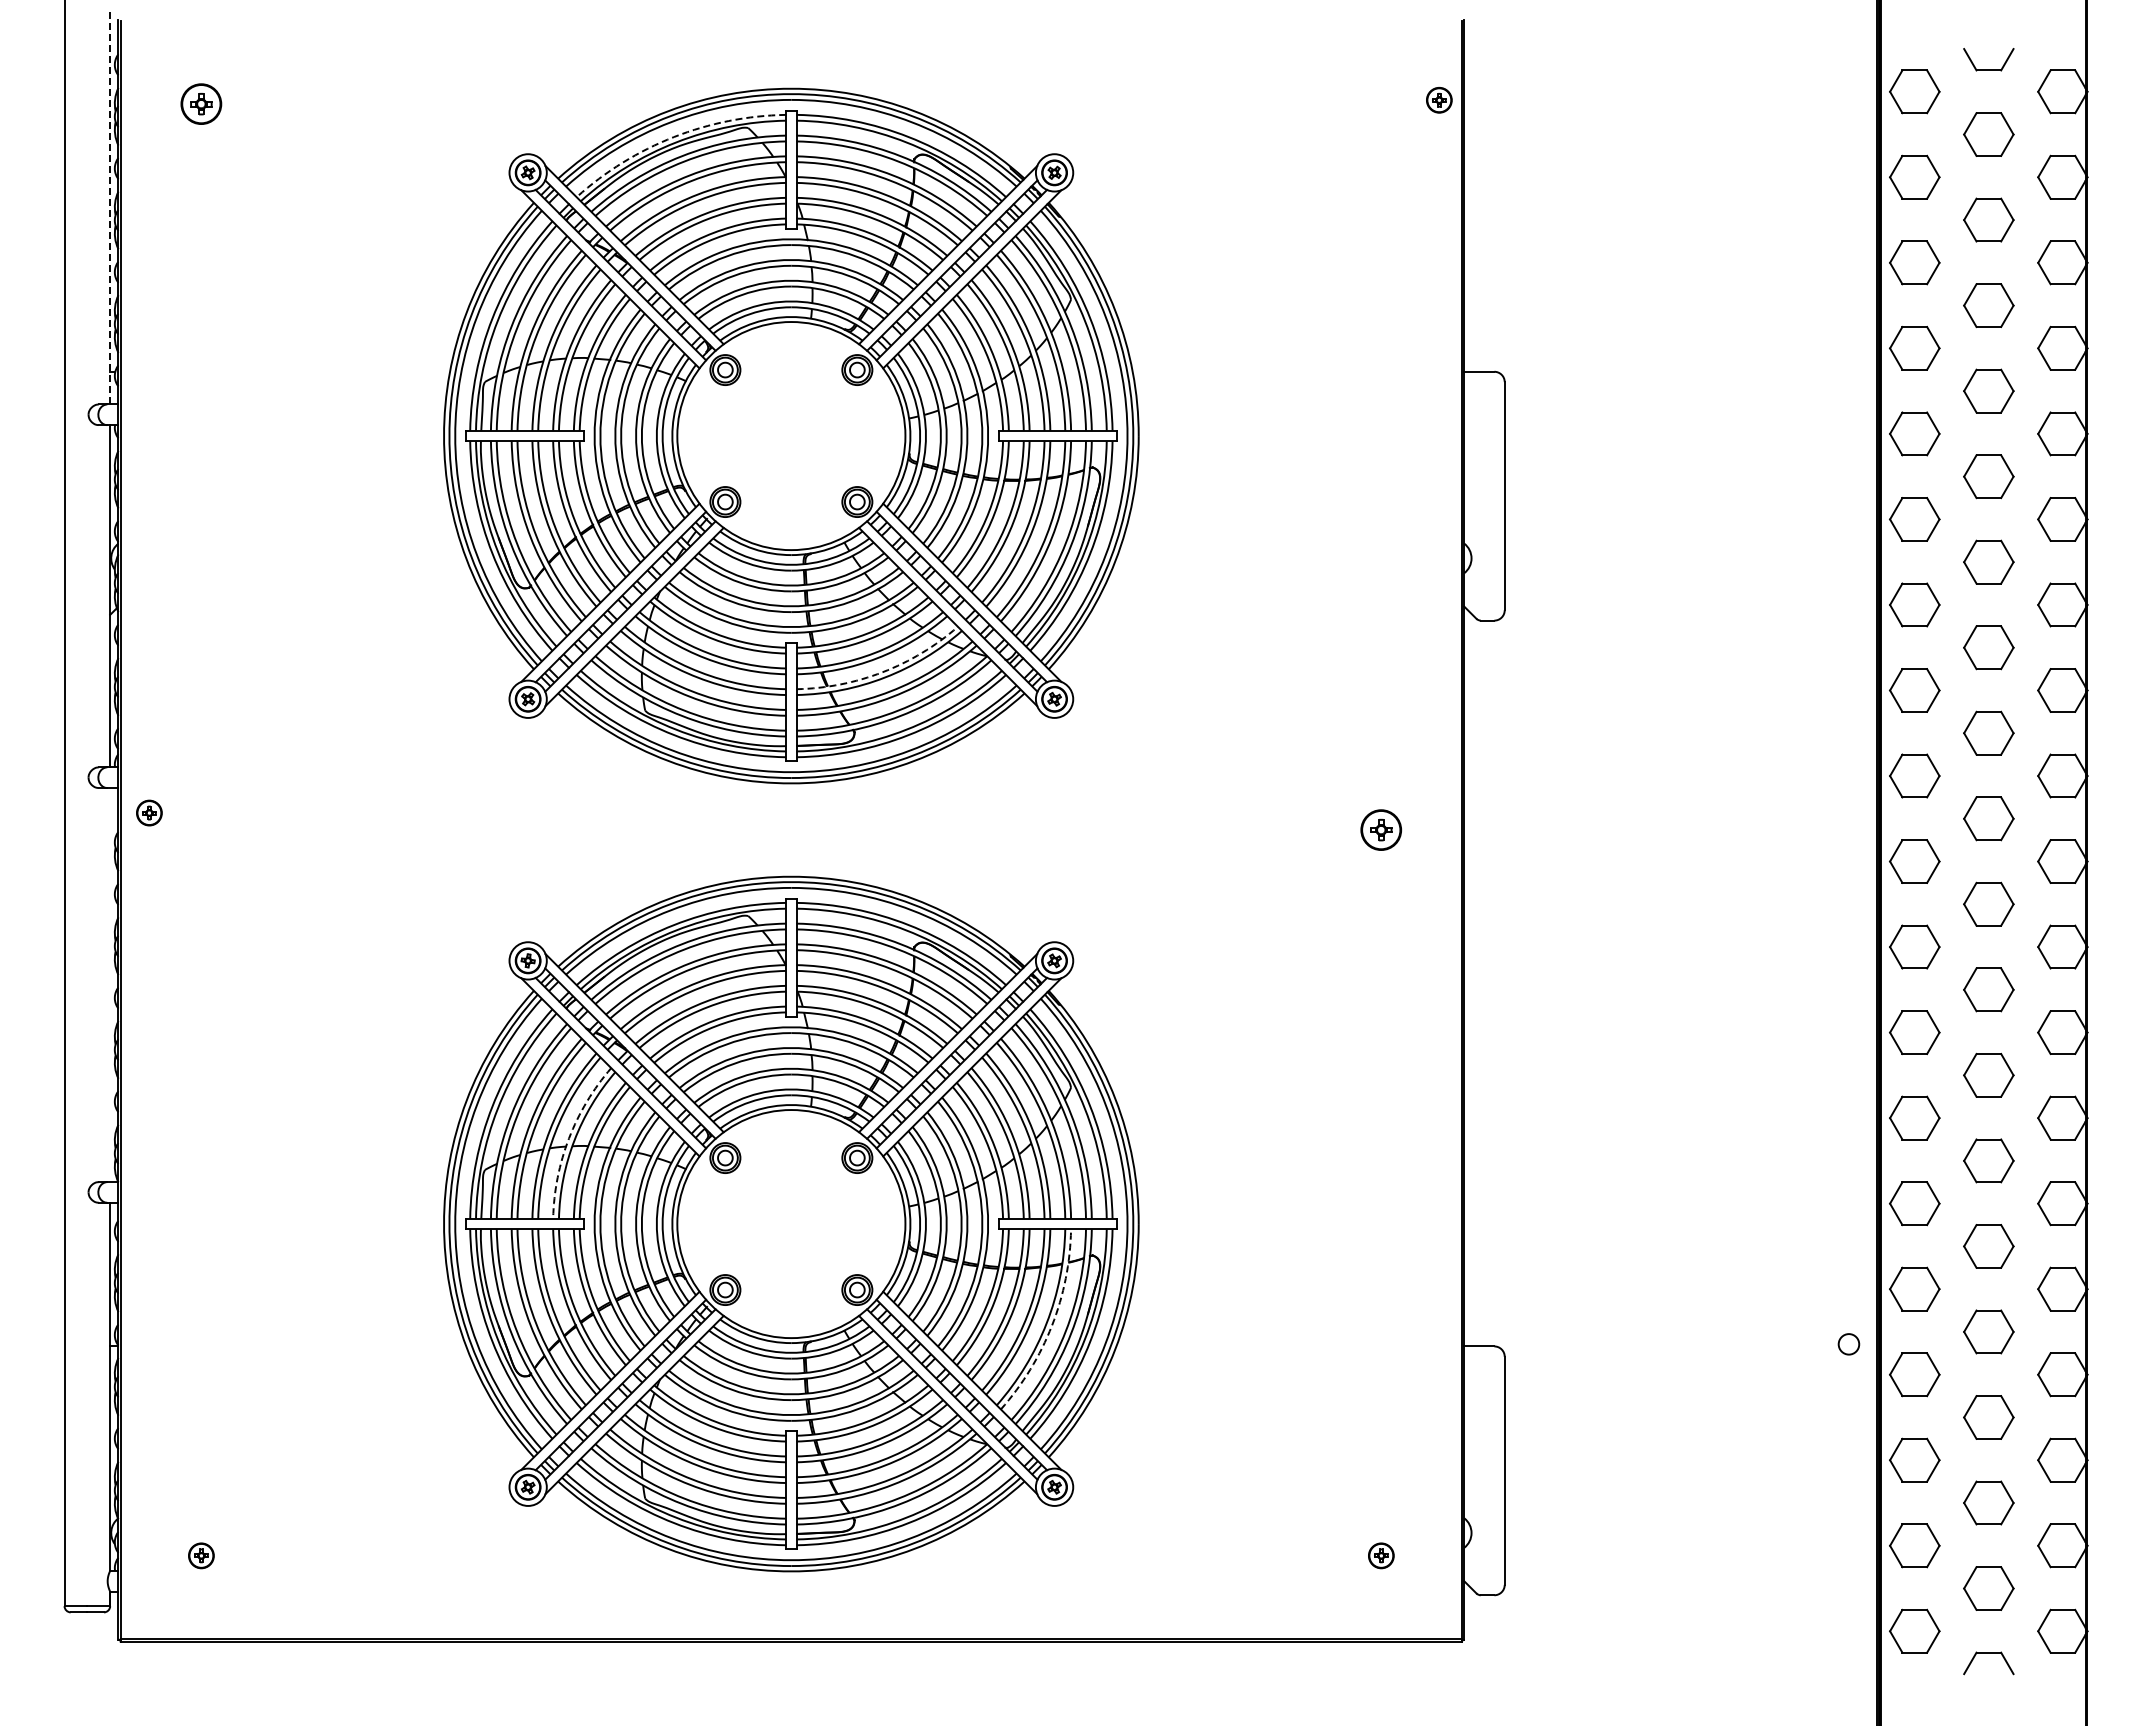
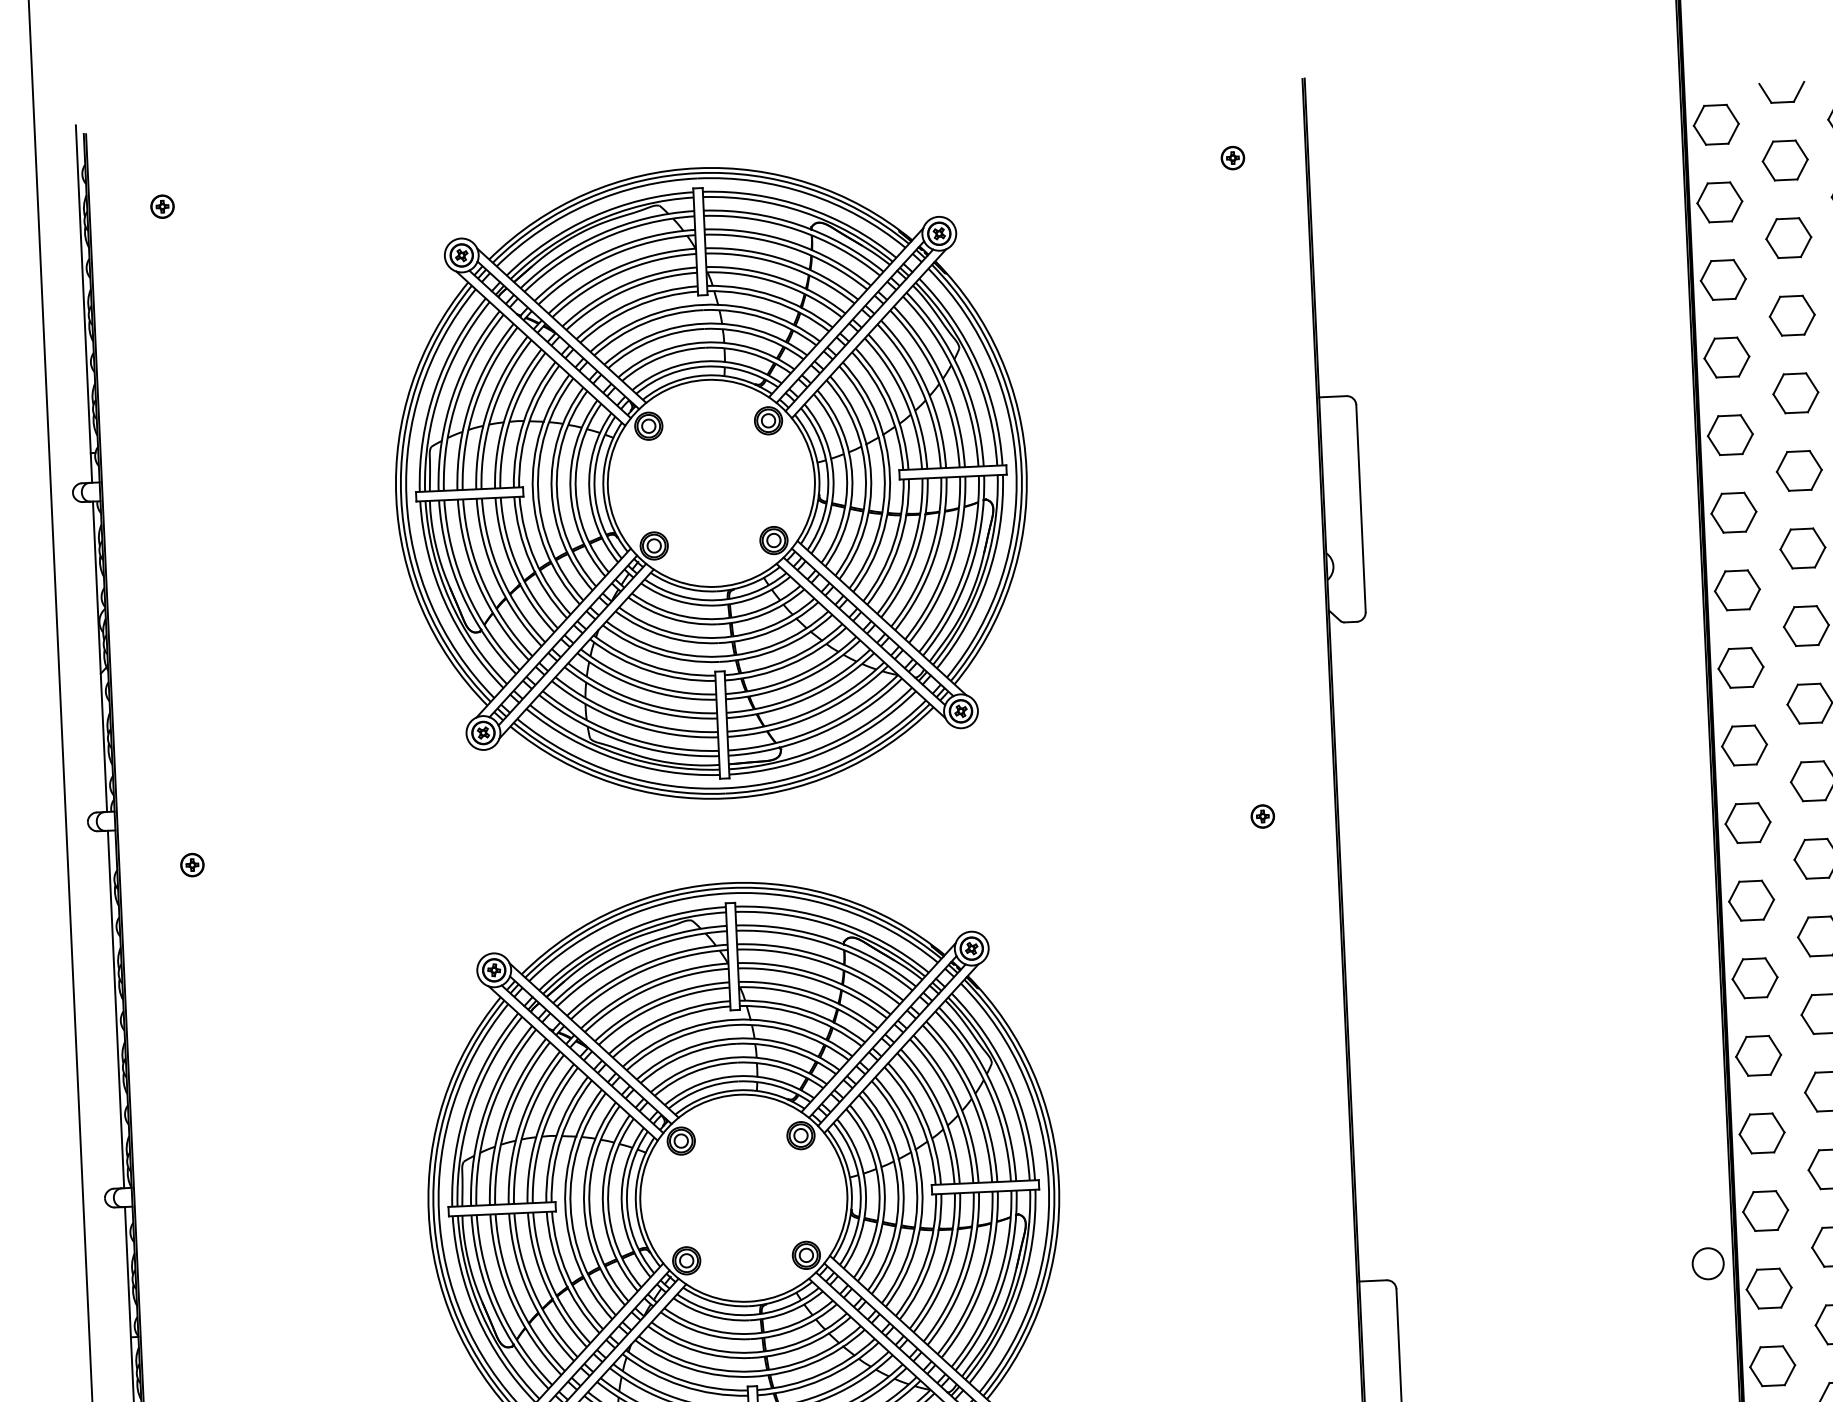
part: (1439, 100) -> (1233, 158), moved
part: (201, 104) -> (162, 206), size x0.62
arc: (673, 137) -> (592, 217), dashed -> solid
line: (110, 206) -> (84, 303), dashed -> solid
arc: (882, 672) -> (803, 694), dashed -> solid
part: (149, 812) -> (192, 864), moved
part: (1381, 829) -> (1262, 815), size x0.62
line: (110, 985) -> (116, 1009), added
arc: (569, 1138) -> (539, 1129), dashed -> solid
arc: (1052, 1325) -> (984, 1279), dashed -> solid
circle: (1848, 1344) -> (1707, 1263), size x1.67

